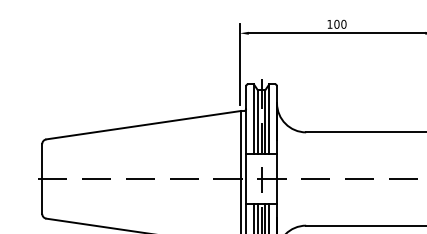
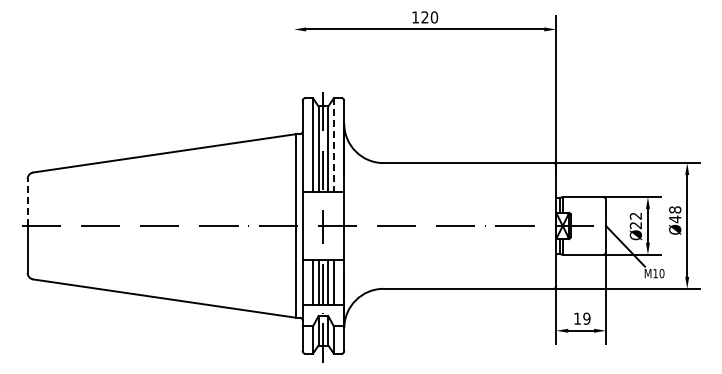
text: (336, 24) -> (424, 17), 100 -> 120
line: (240, 63) -> (294, 70), removed
line: (269, 119) -> (333, 145), solid -> dashed
line: (42, 160) -> (27, 201), solid -> dashed

